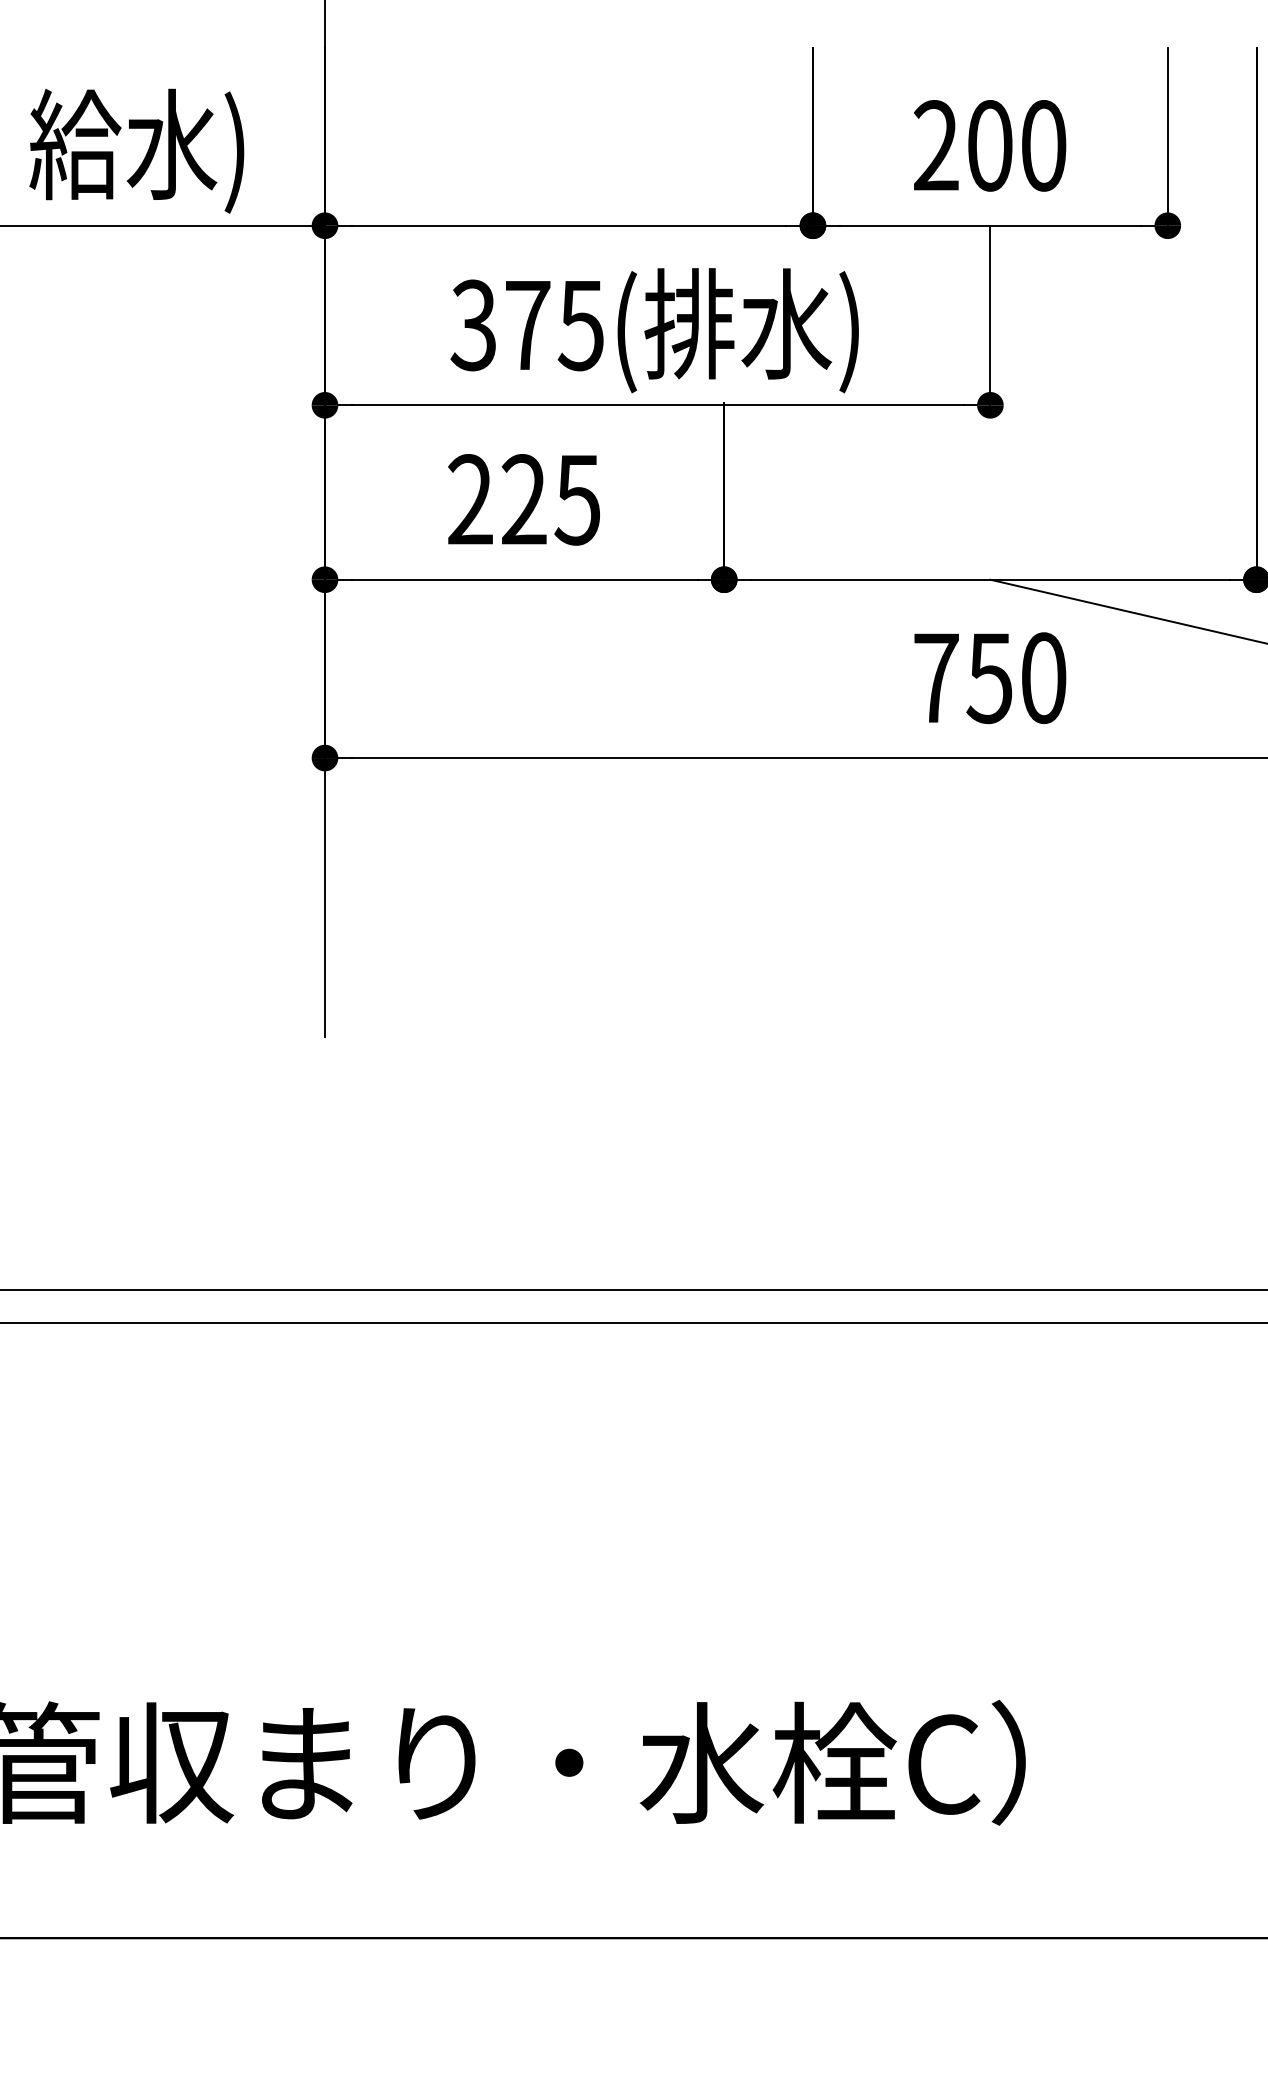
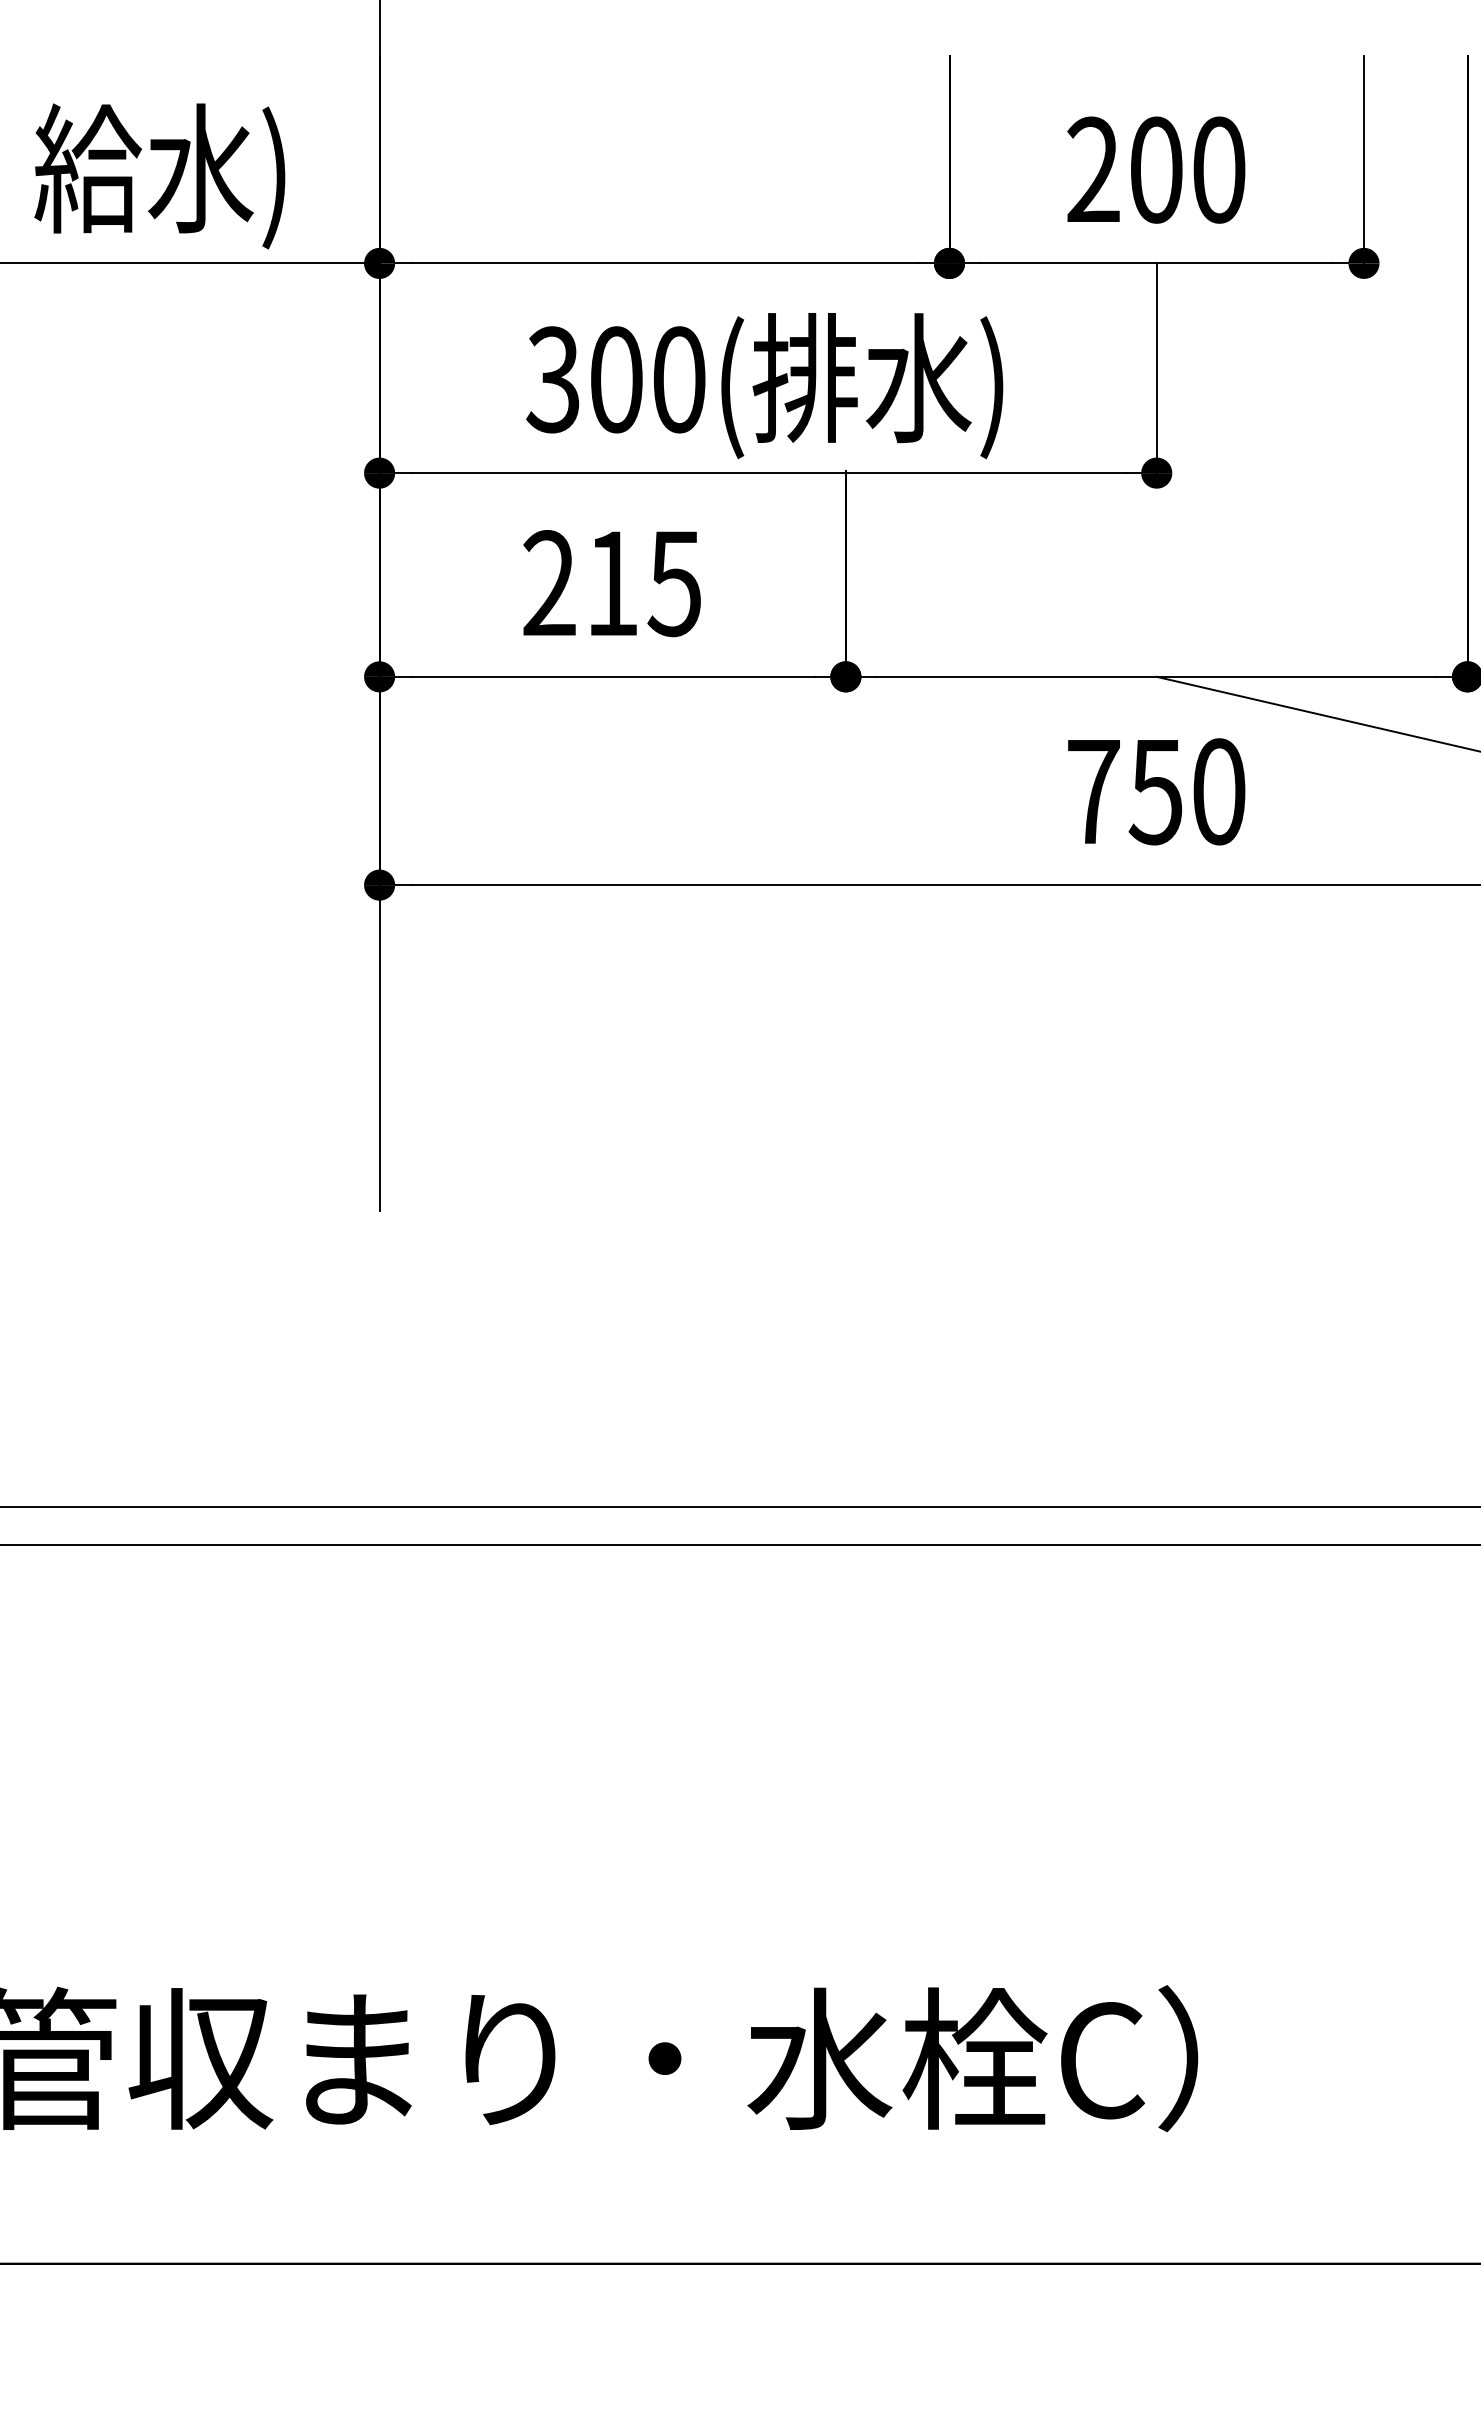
text: (555, 325) -> (648, 379), 375( -> 300(
text: (524, 498) -> (612, 582), 225 -> 215

